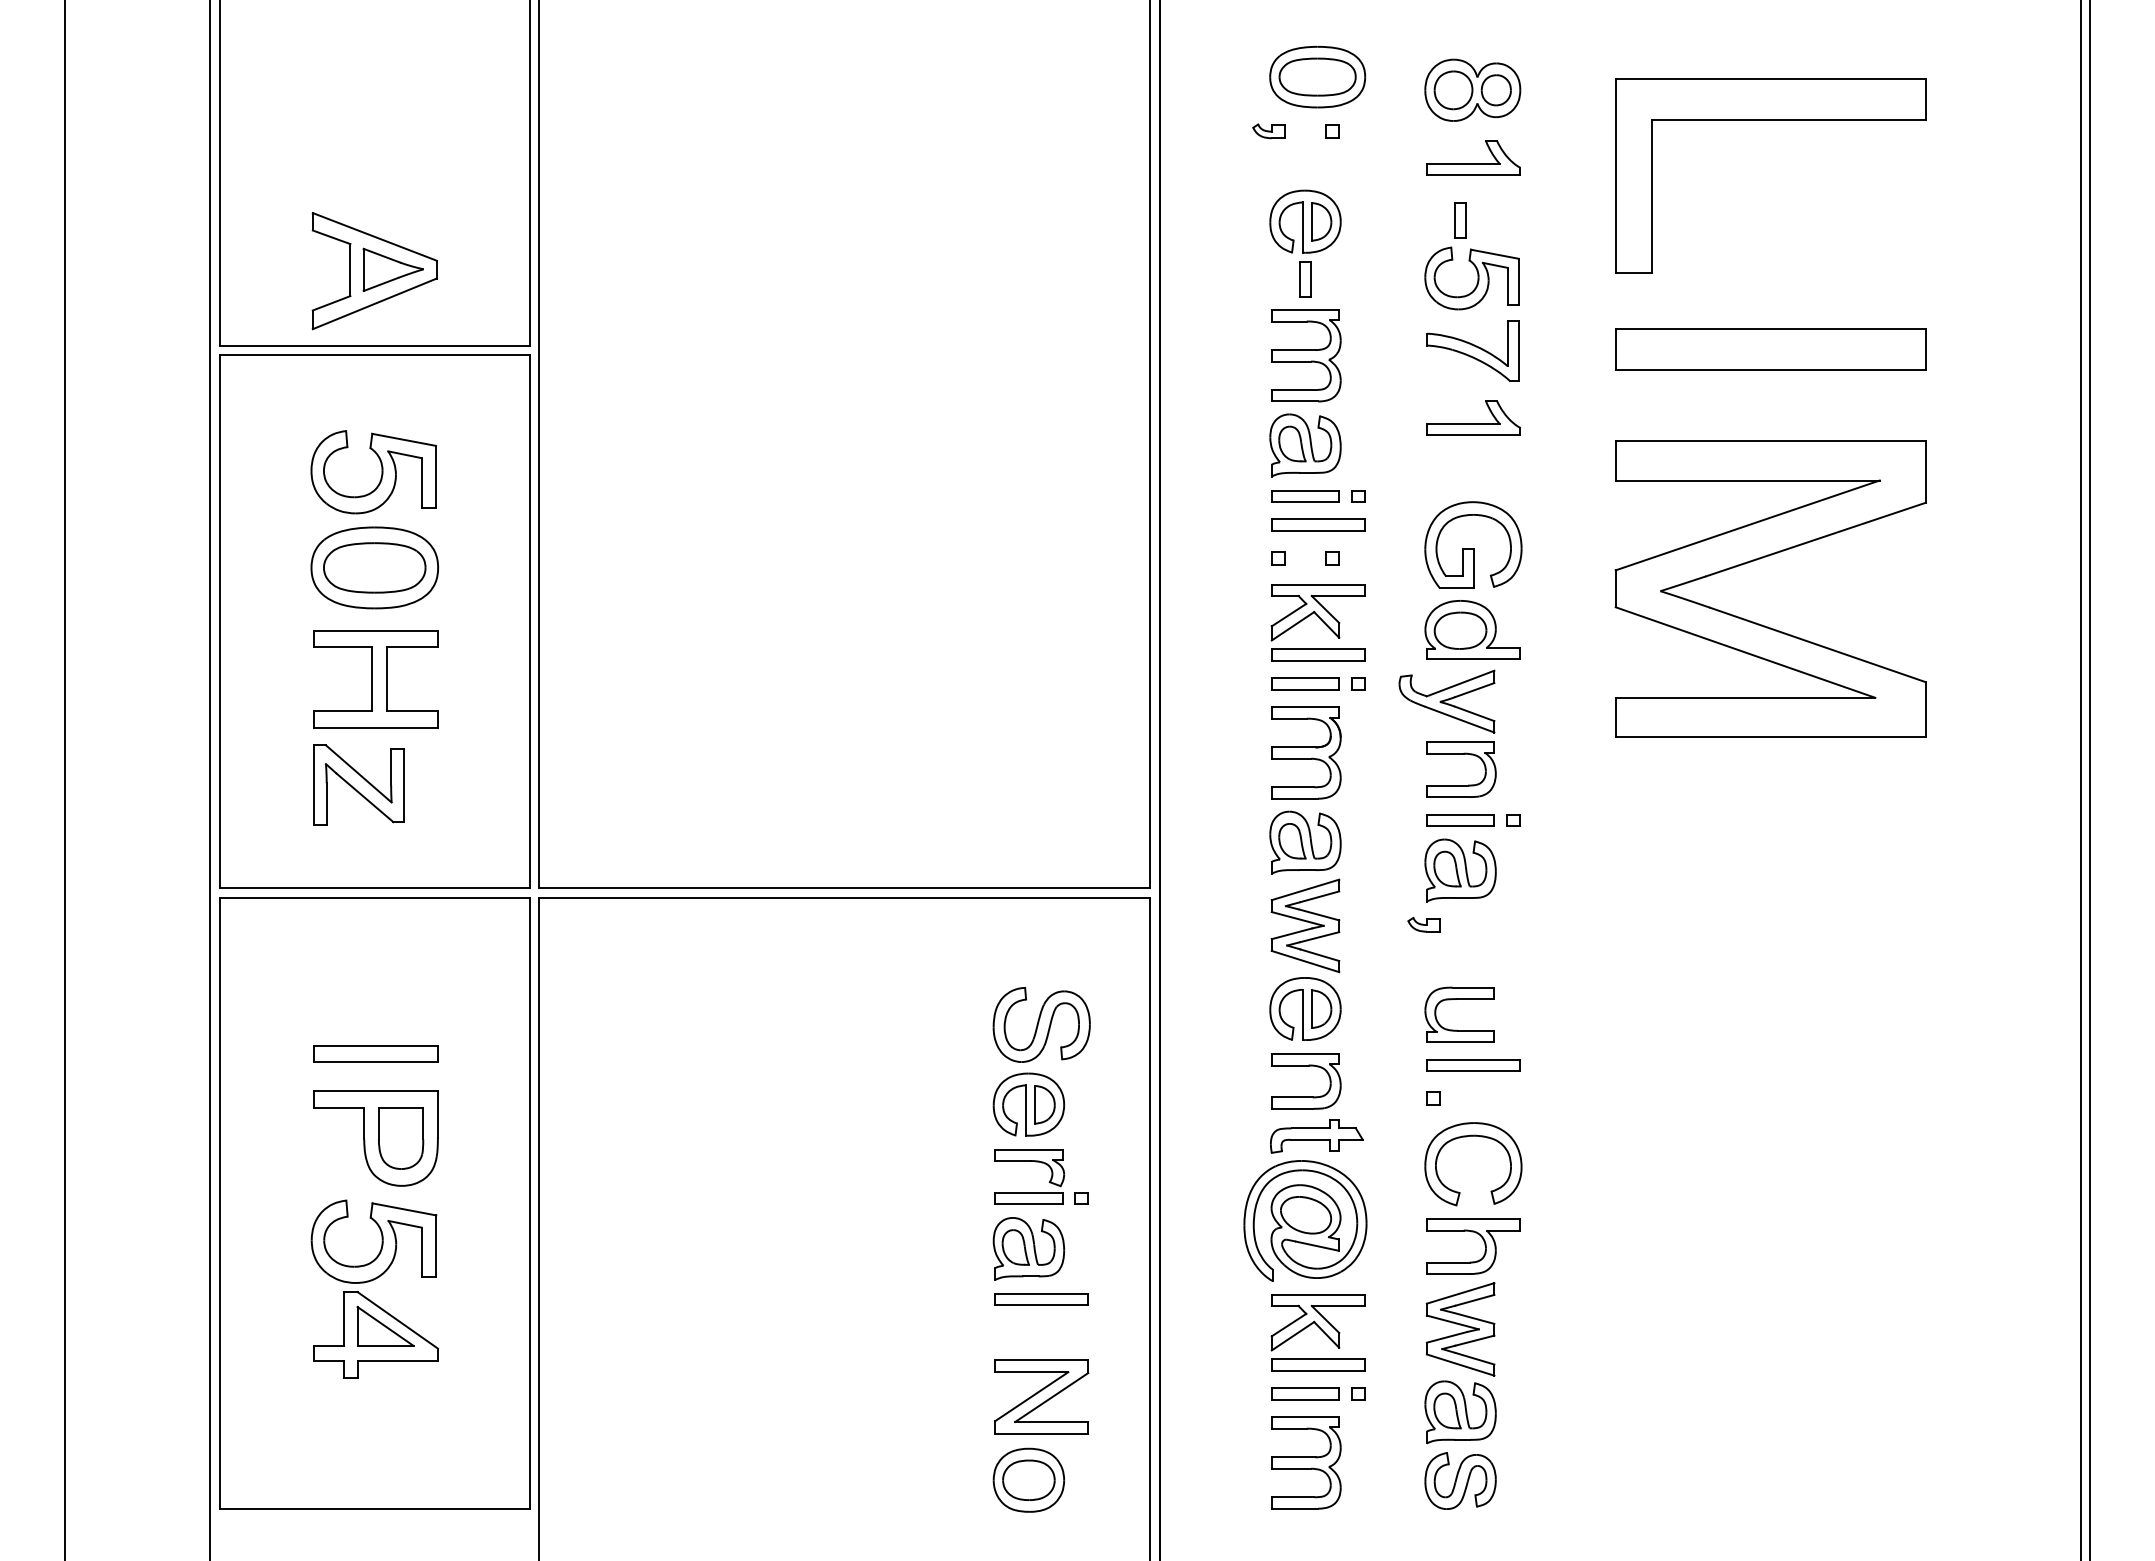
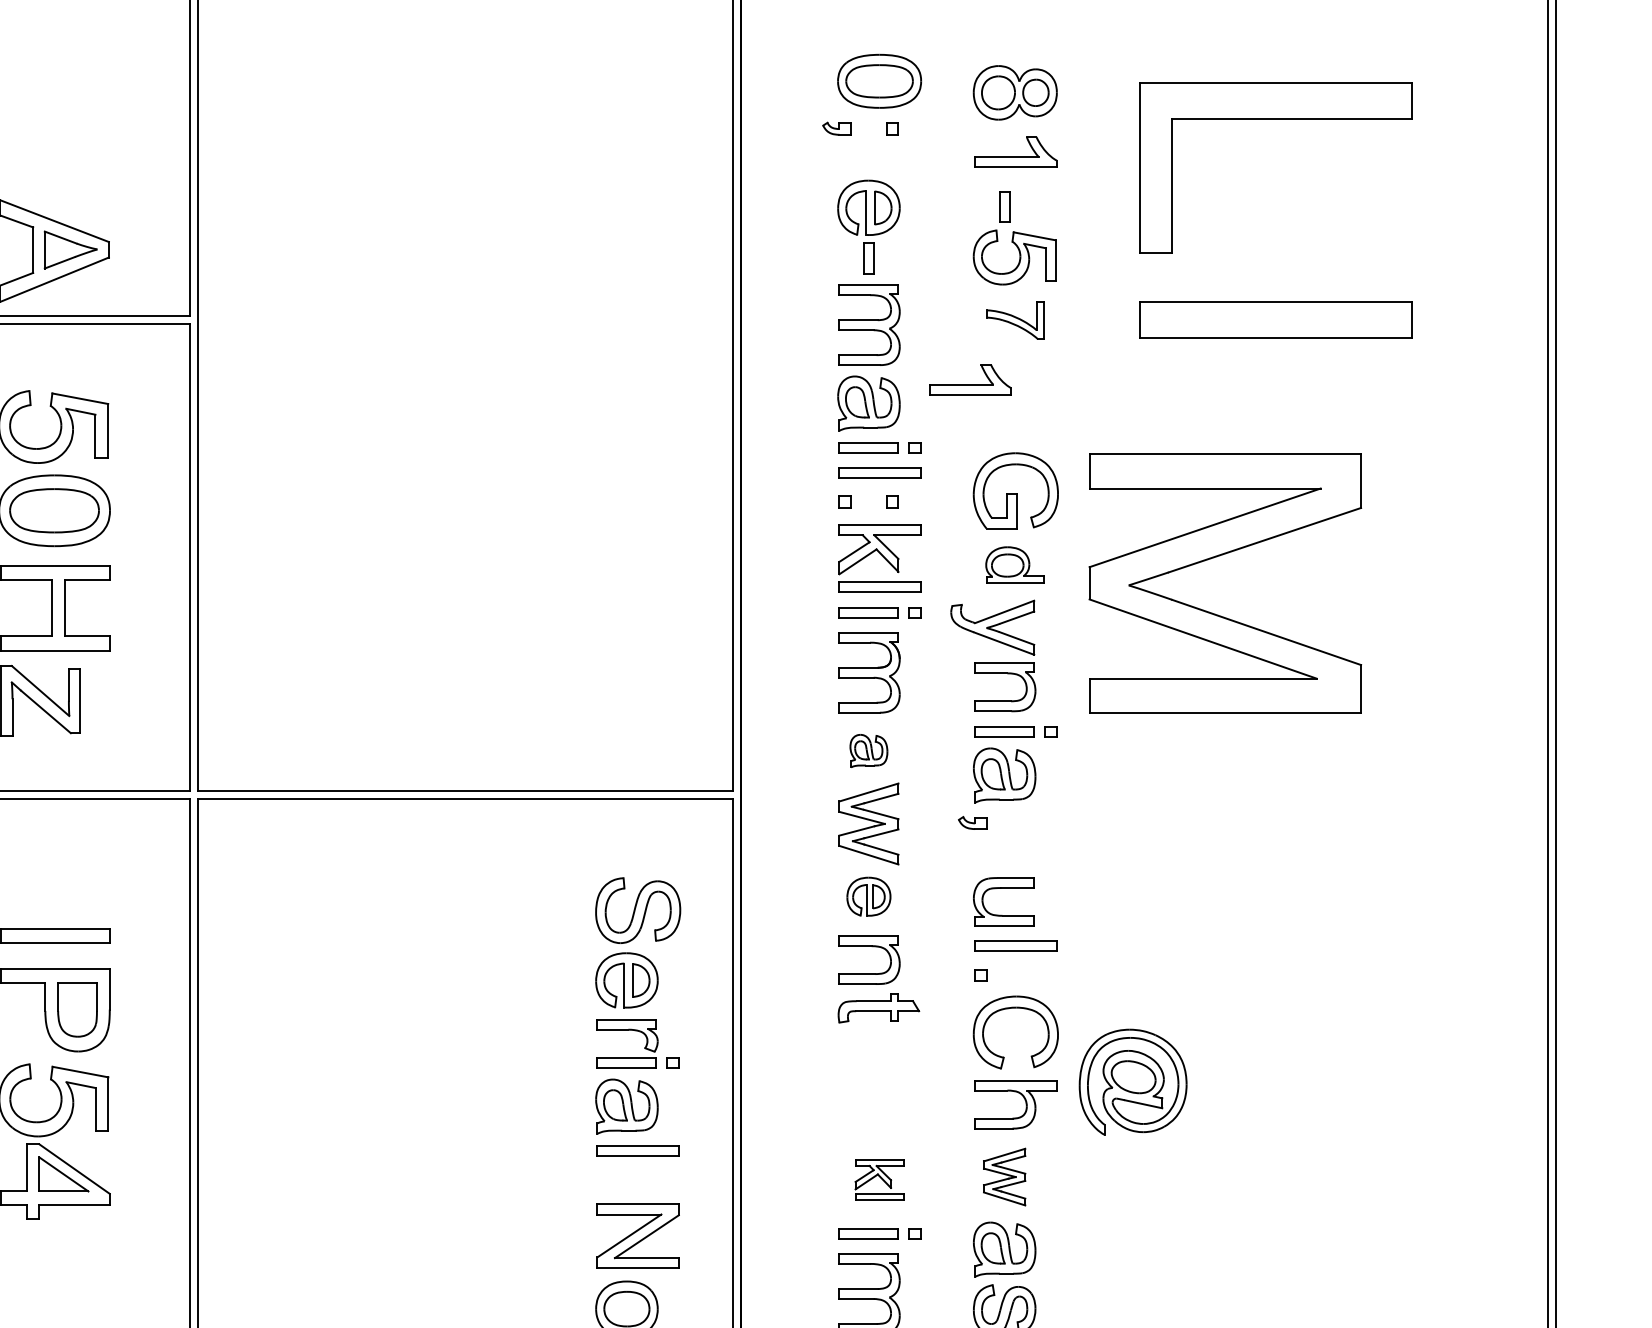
part: (1472, 350) -> (1015, 320), size x0.7
part: (1473, 417) -> (970, 379), moved
part: (1760, 559) -> (1216, 557), moved
part: (1472, 629) -> (1015, 564), size x0.7
part: (1305, 842) -> (868, 751), size x0.6
part: (1305, 1008) -> (868, 896), size x0.7
part: (1305, 1220) -> (1133, 1081), moved
part: (1460, 1329) -> (1004, 1177), size x0.7
part: (1317, 1332) -> (879, 1179), size x0.6

